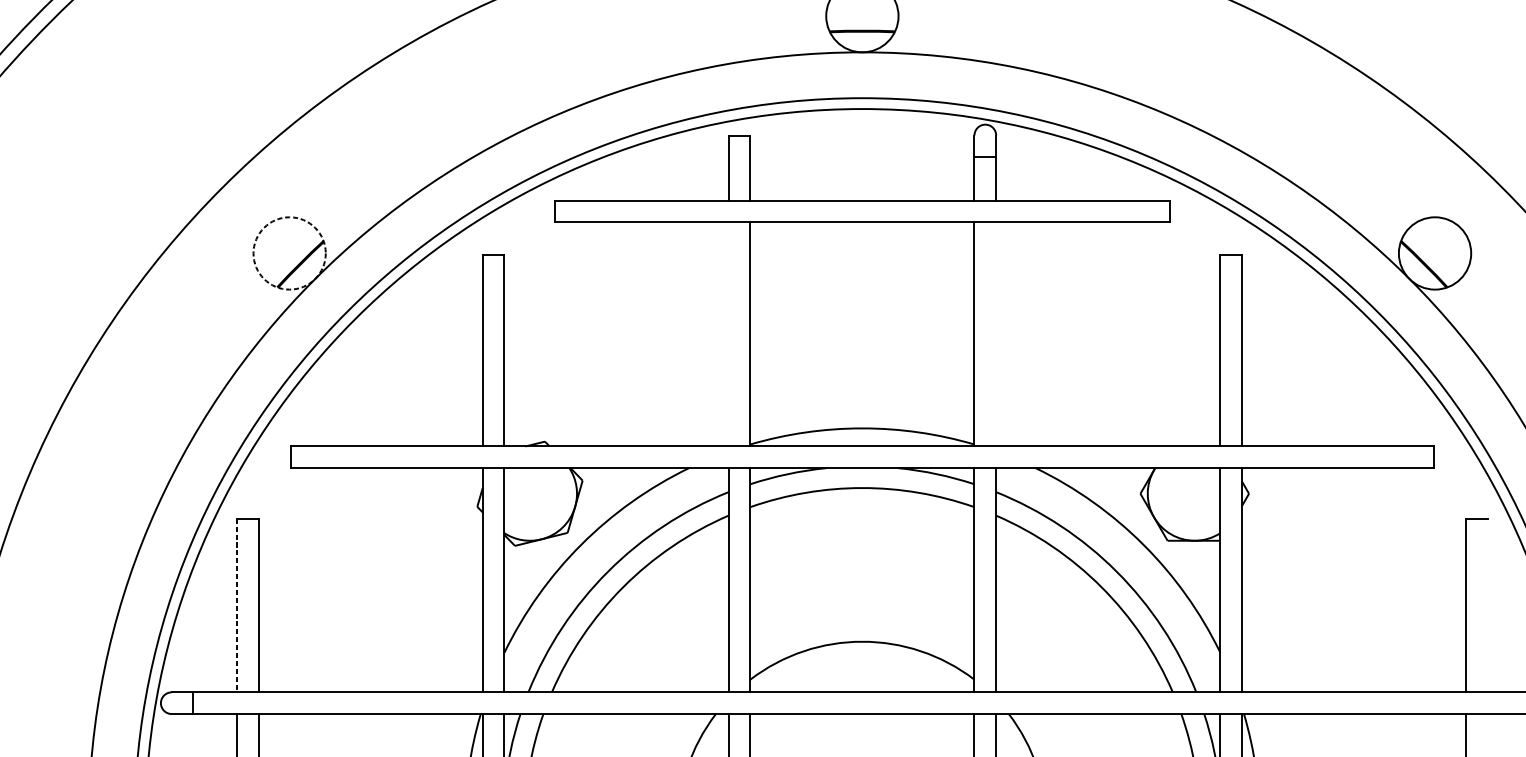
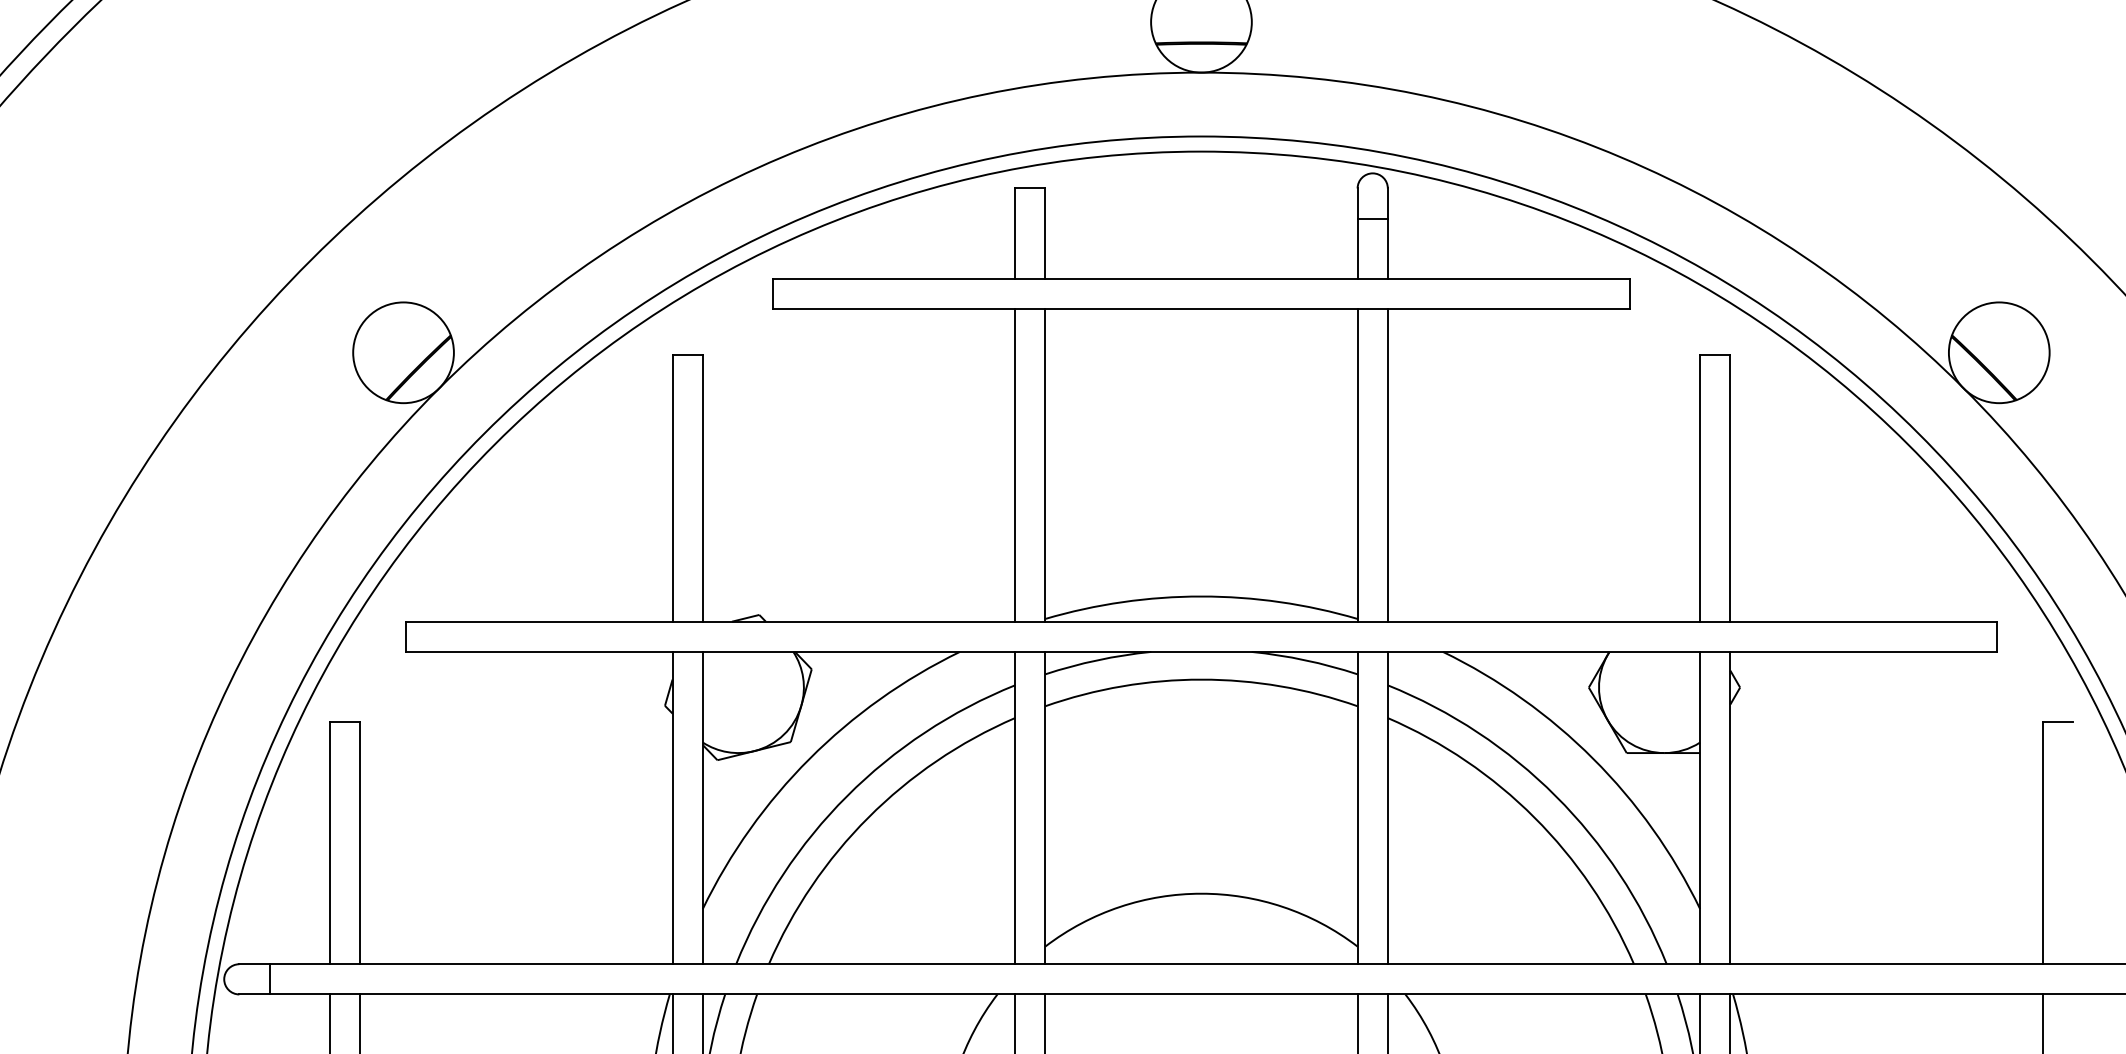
circle: (289, 253) -> (403, 352), dashed -> solid
line: (728, 334) -> (1015, 465), added
line: (995, 334) -> (1387, 465), added
line: (237, 605) -> (330, 843), dashed -> solid

